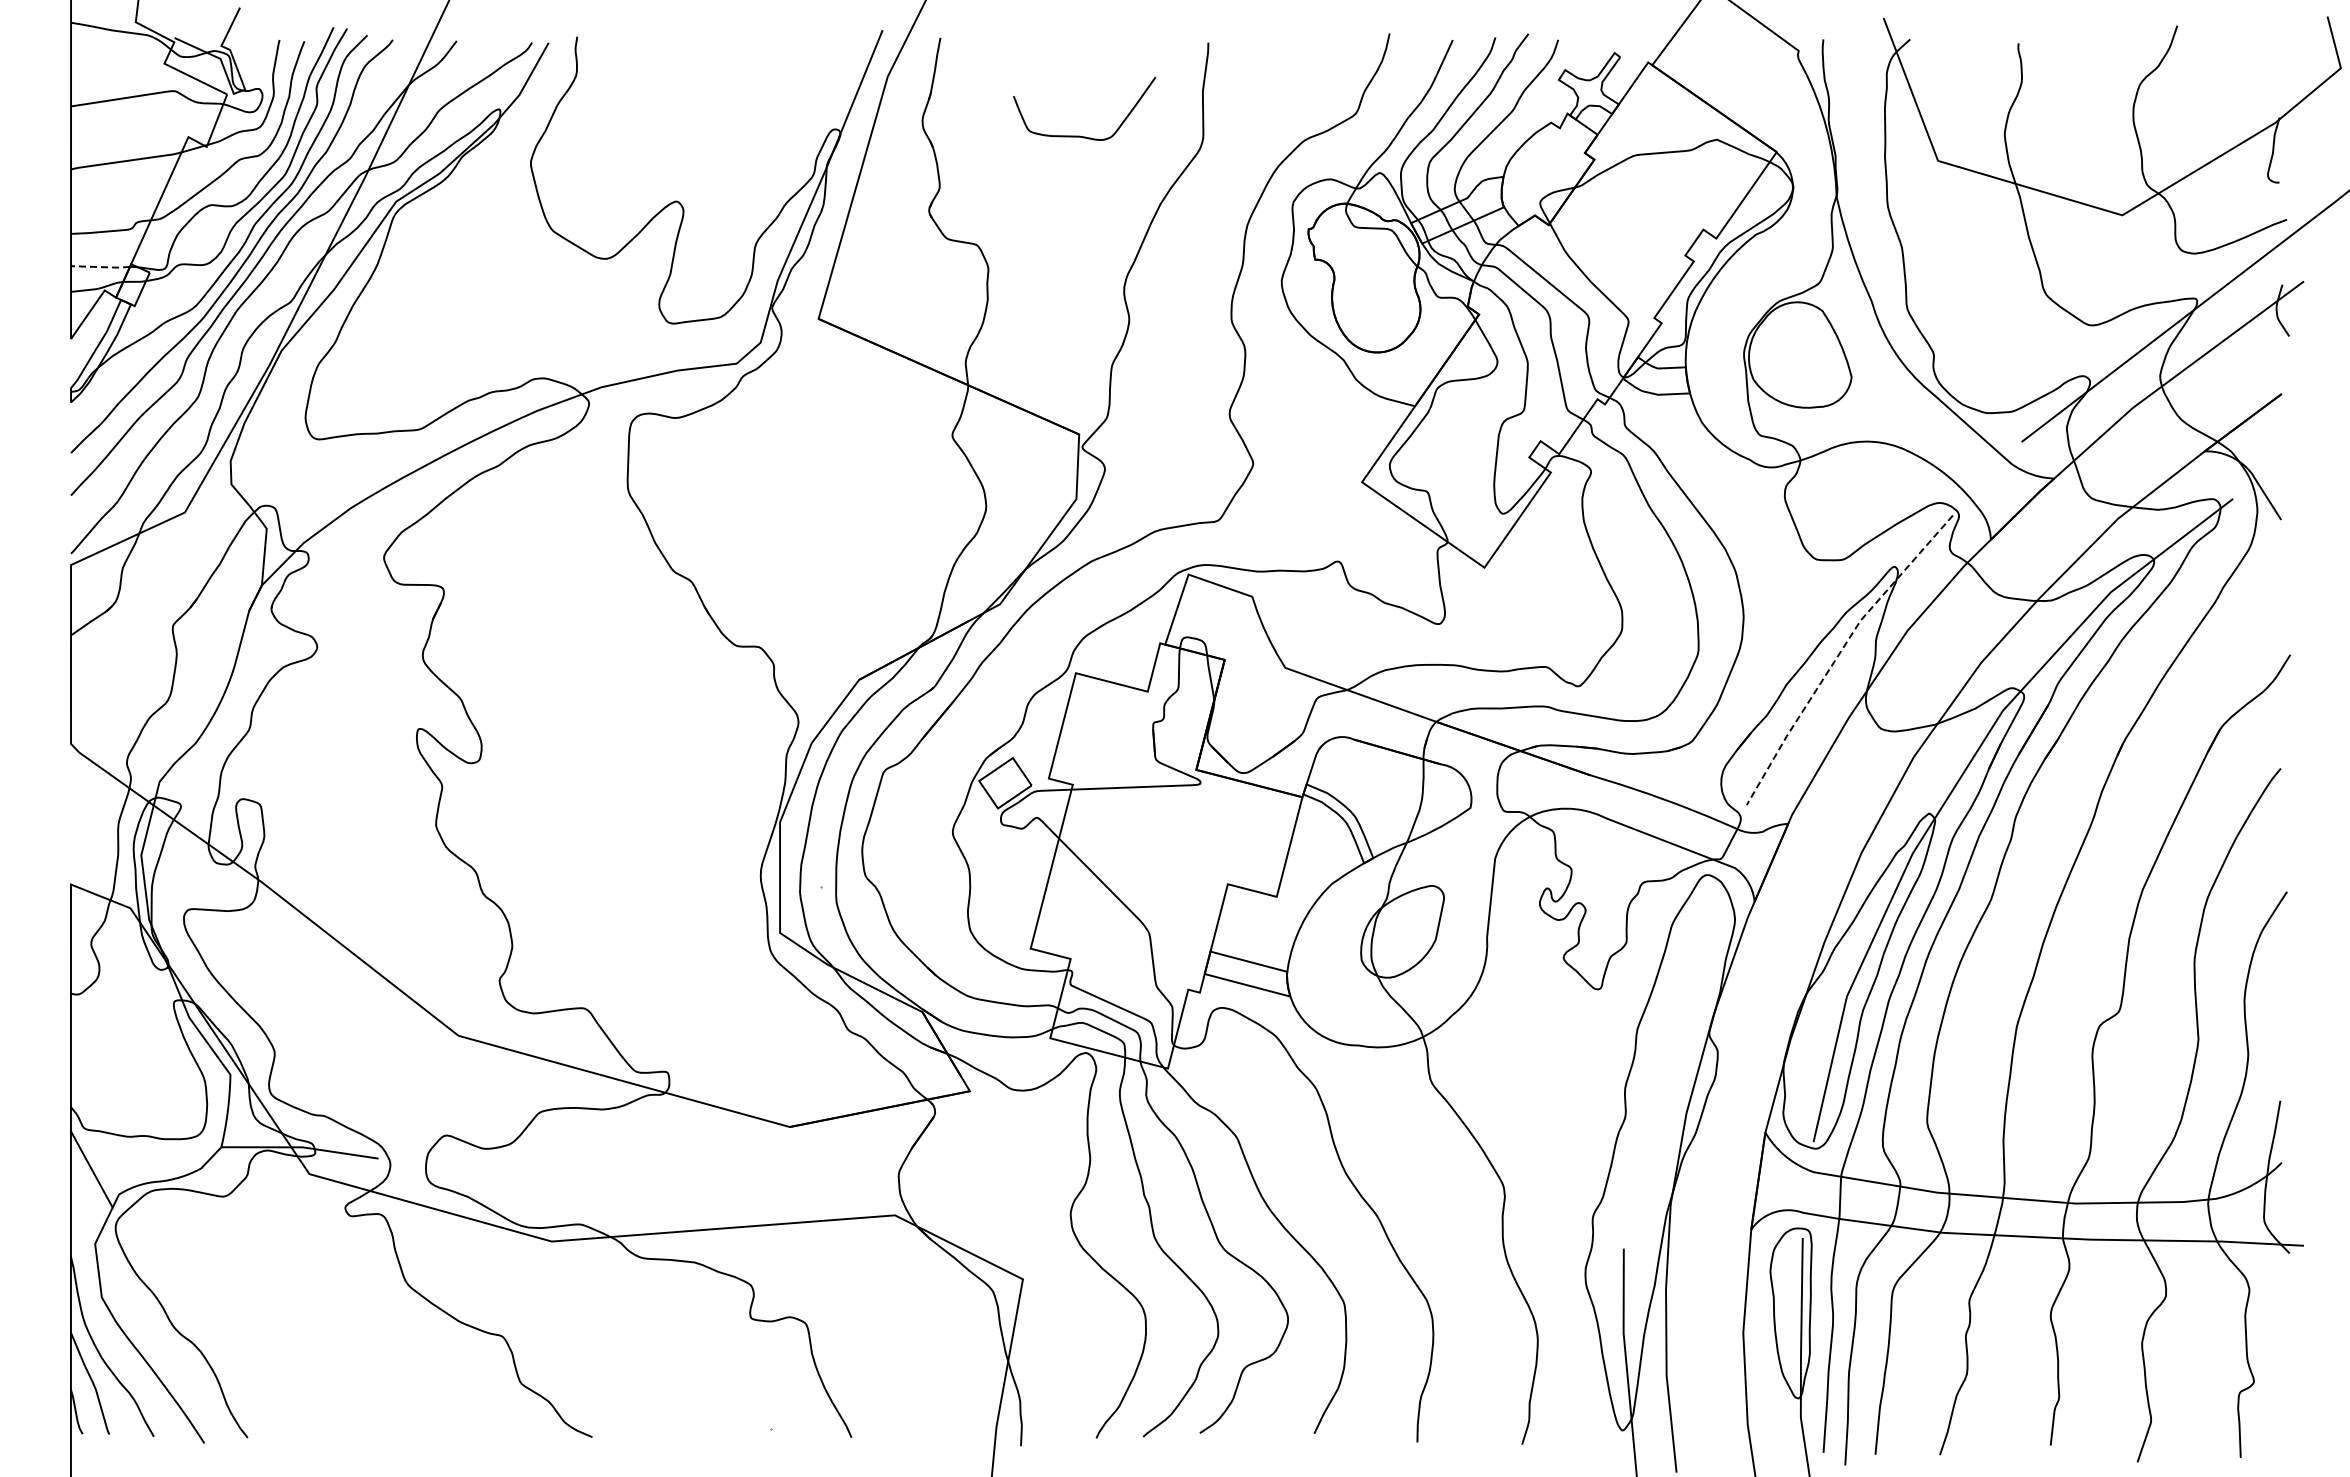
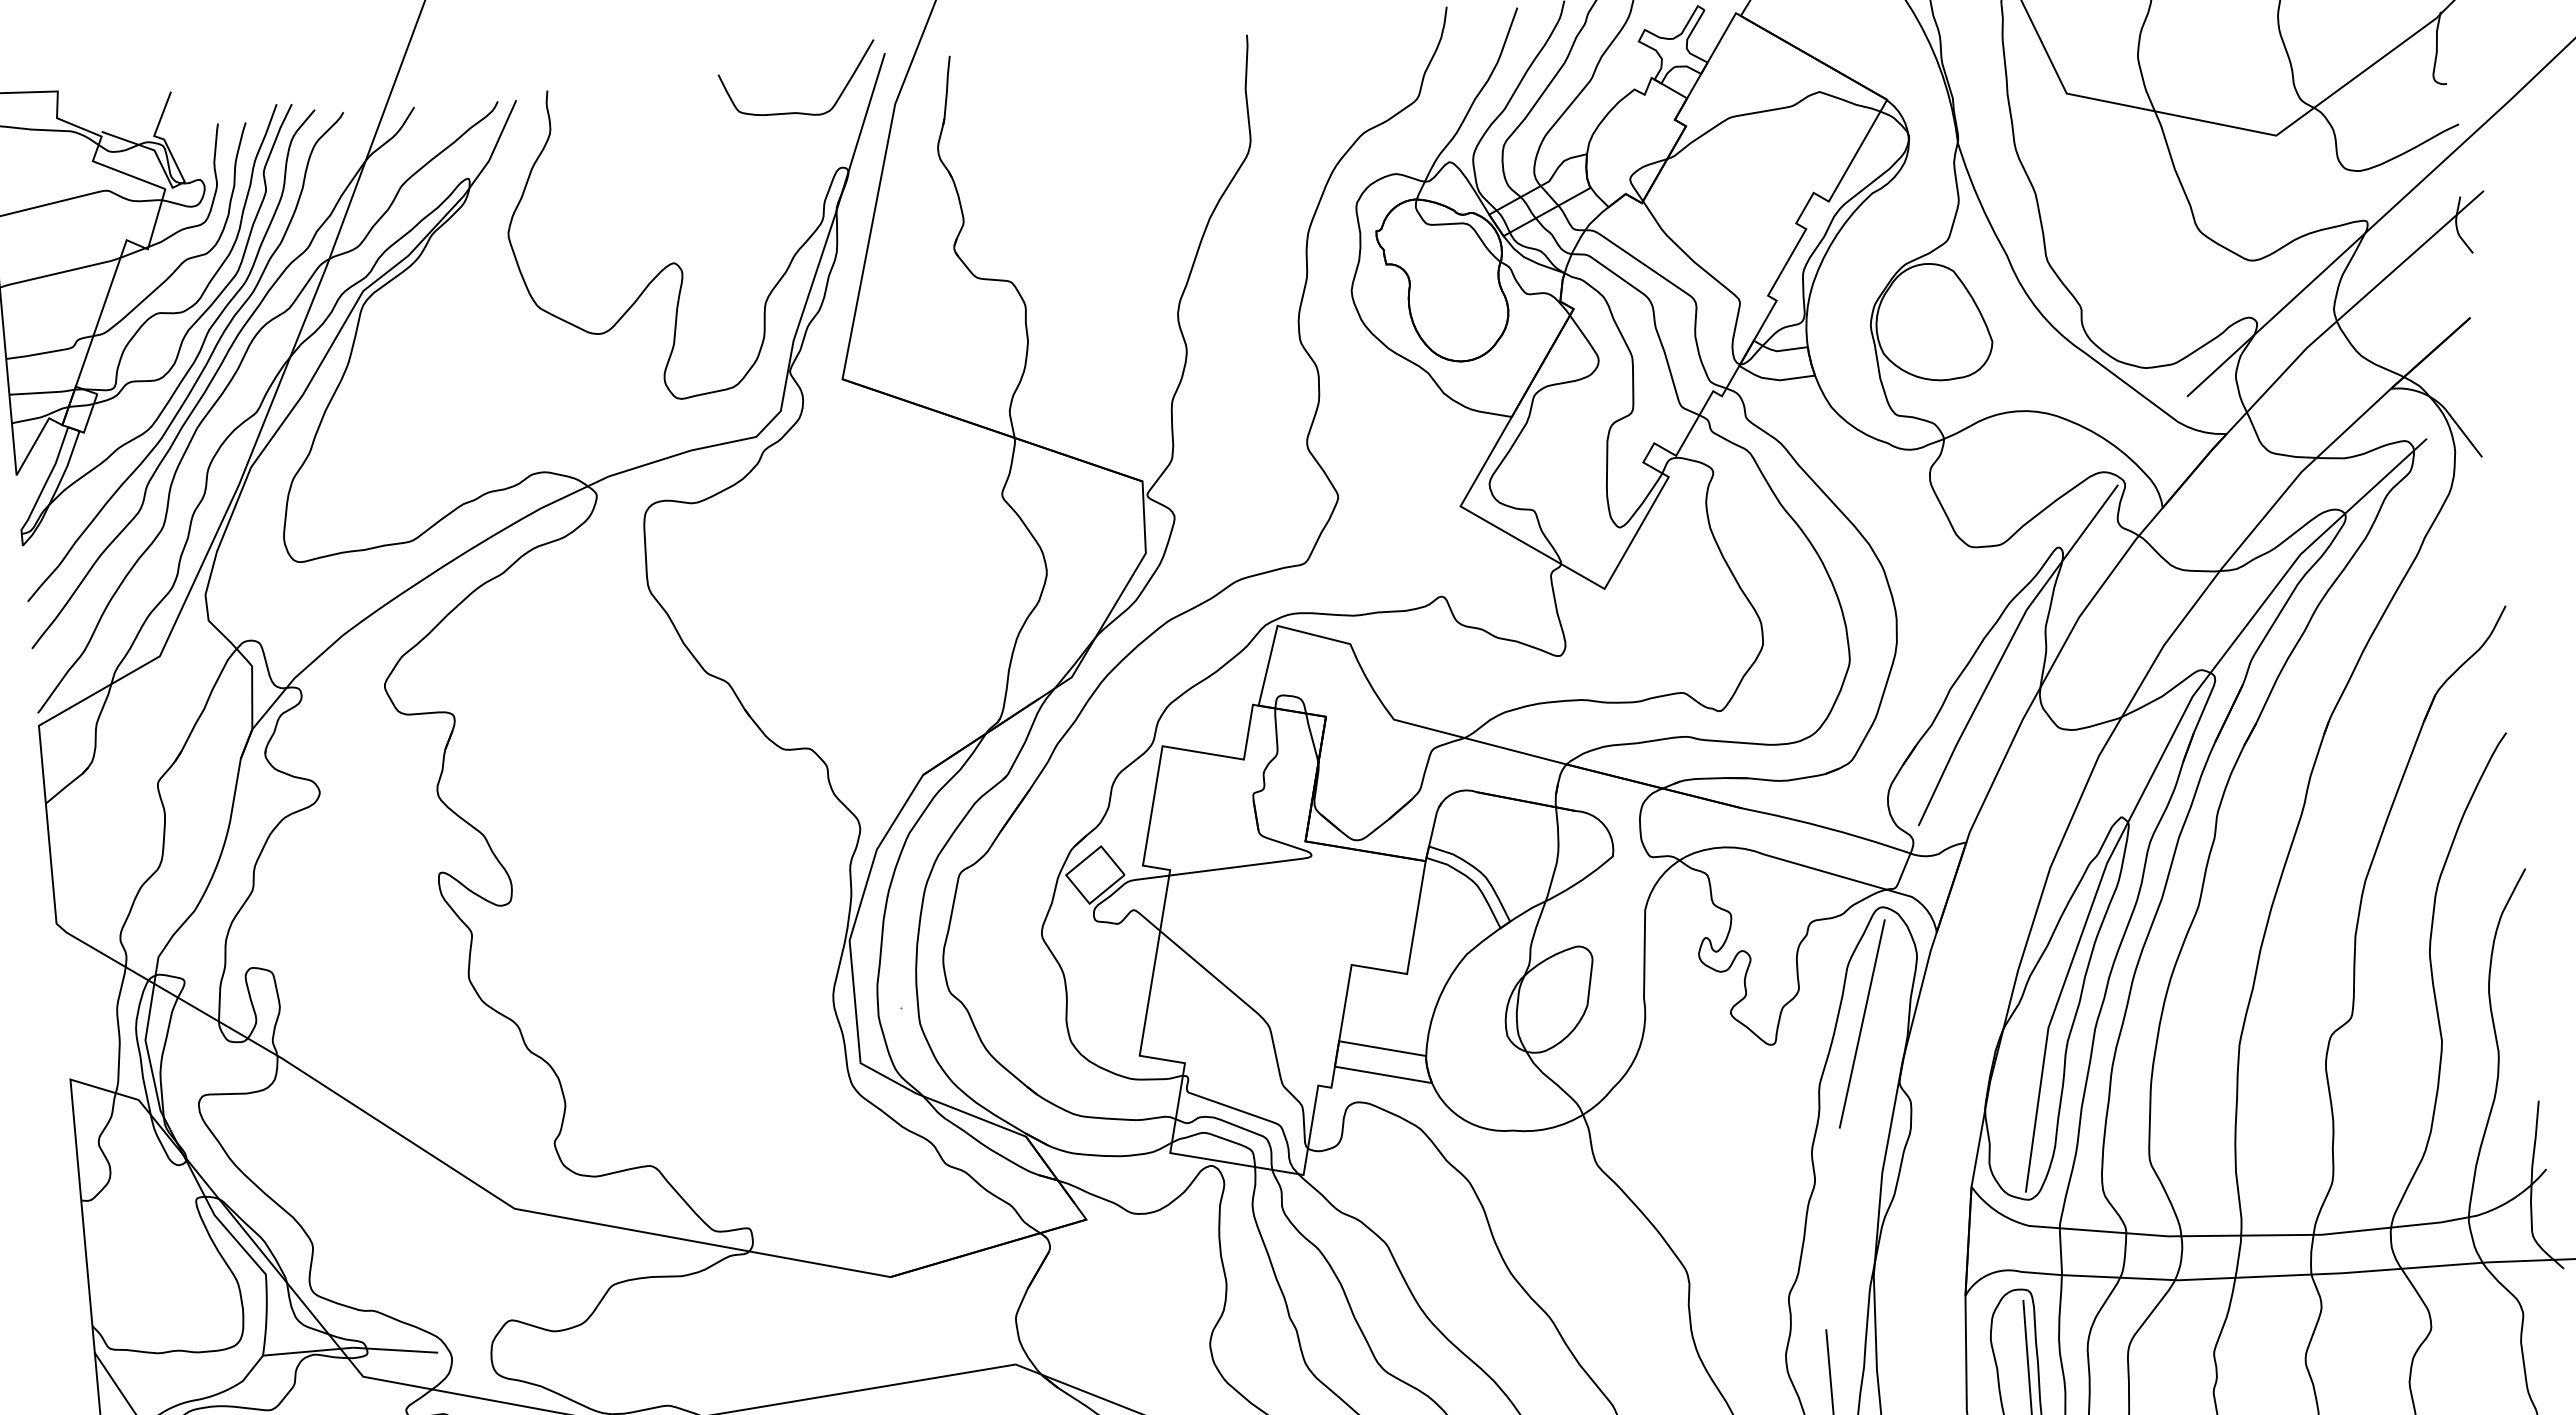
curve: (1080, 135) -> (796, 111), moved
line: (101, 267) -> (43, 393), dashed -> solid
line: (1839, 653) -> (2006, 648), dashed -> solid
line: (1680, 977) -> (1862, 1023), added

